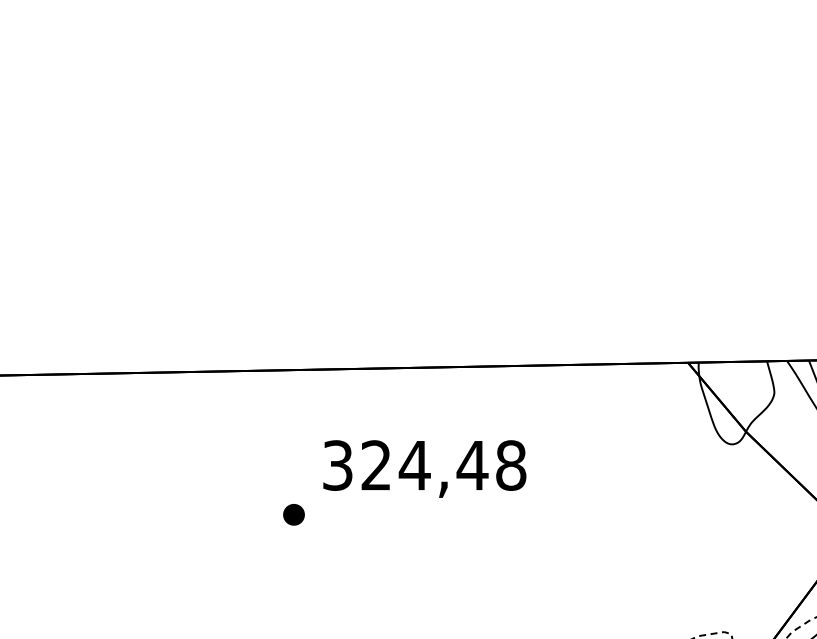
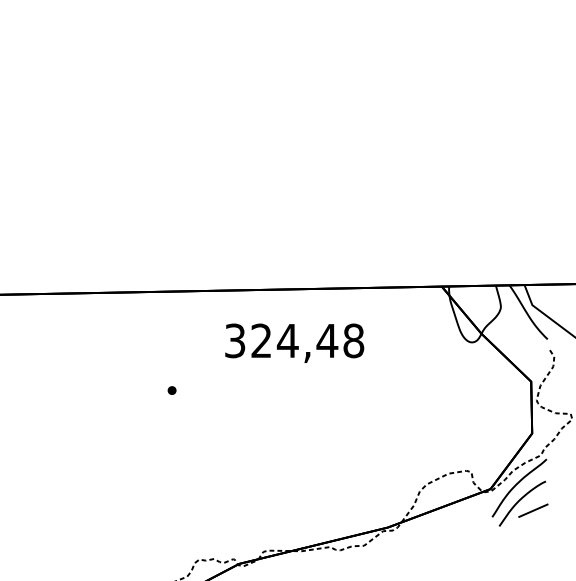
text: (424, 467) -> (294, 342), moved
part: (292, 514) -> (171, 390), size x0.6

